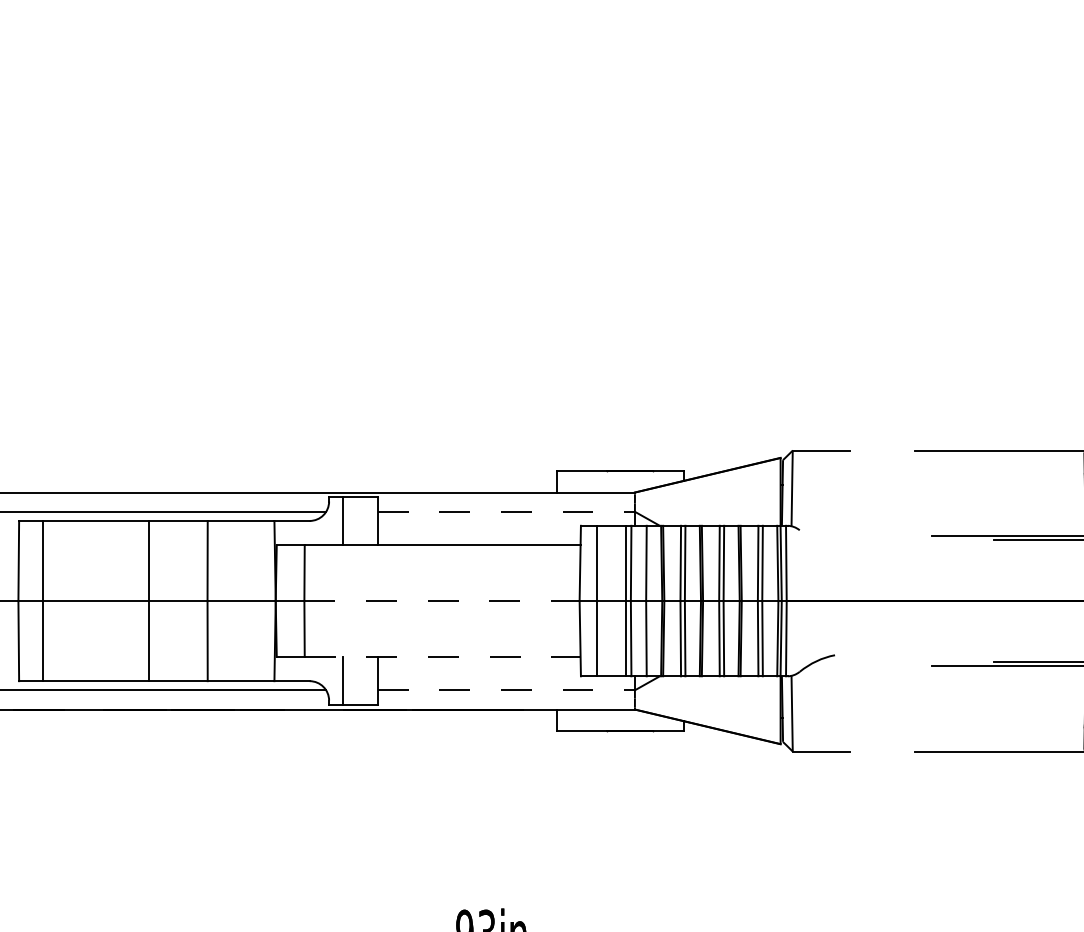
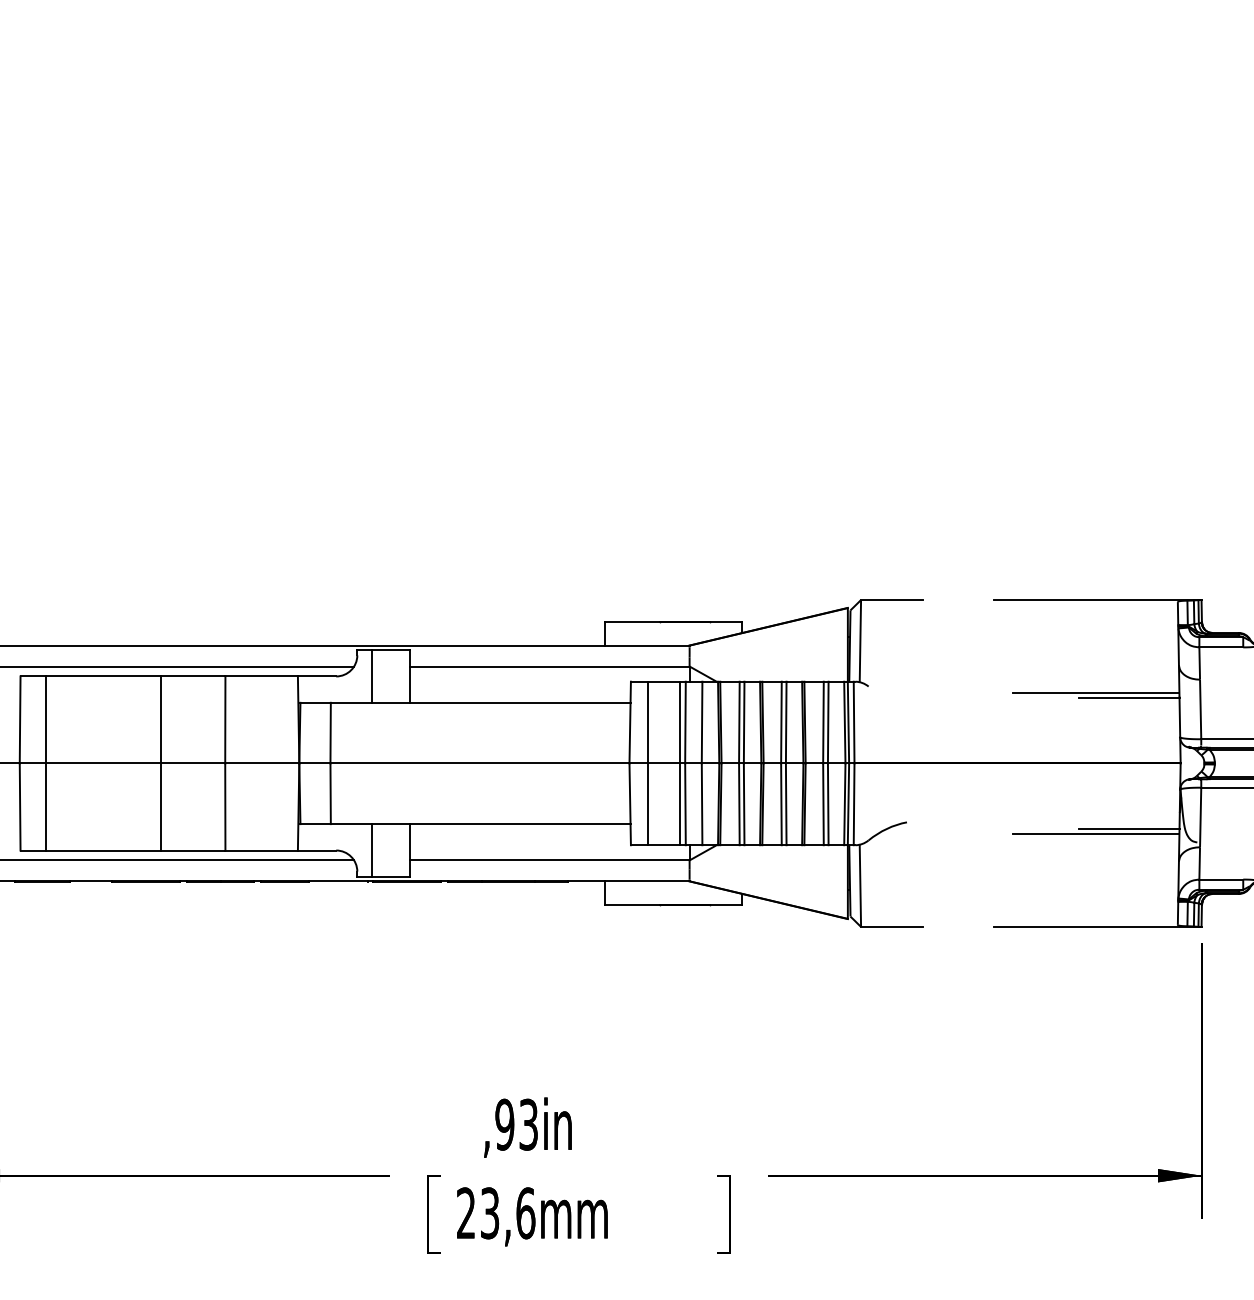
line: (505, 511) -> (549, 666), dashed -> solid
line: (441, 601) -> (479, 763), dashed -> solid
line: (442, 657) -> (480, 824), dashed -> solid
line: (505, 690) -> (549, 860), dashed -> solid

